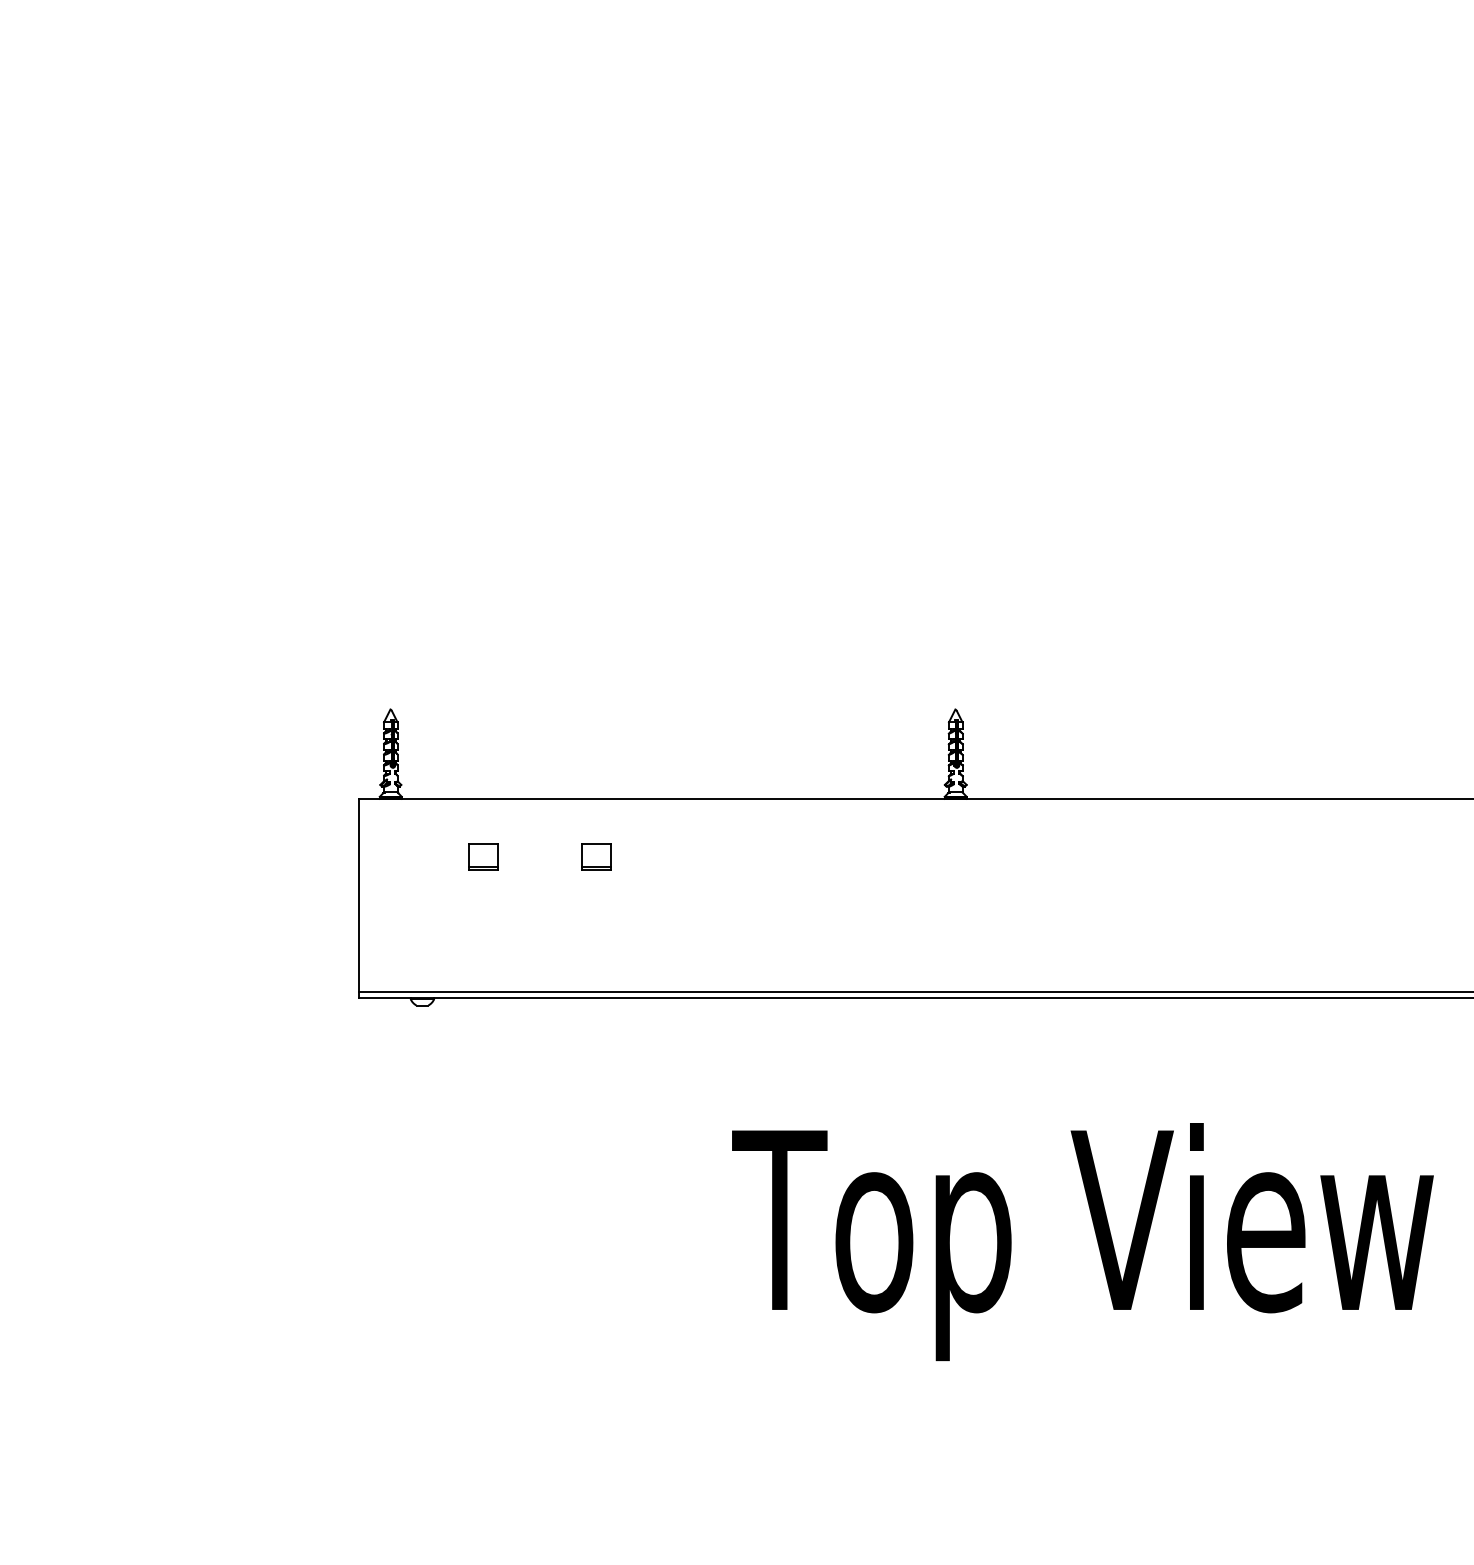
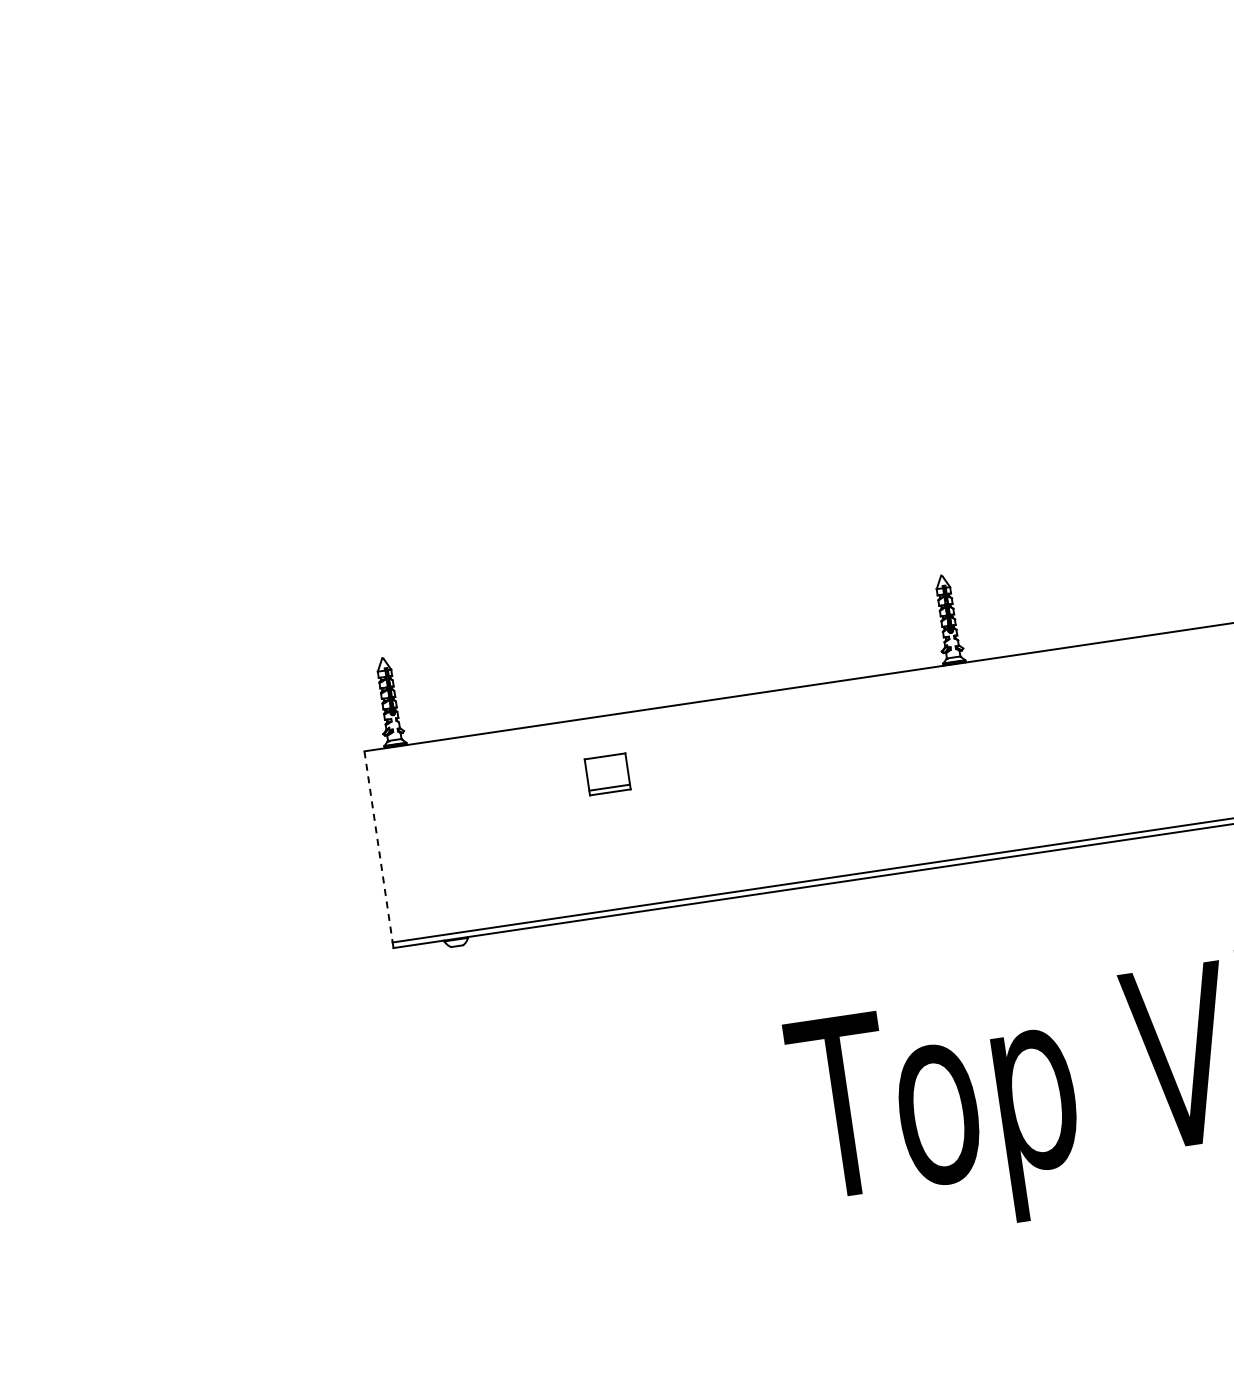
part: (483, 856) -> (495, 789), removed
part: (596, 856) -> (607, 773), size x1.4
line: (359, 895) -> (378, 846), solid -> dashed

